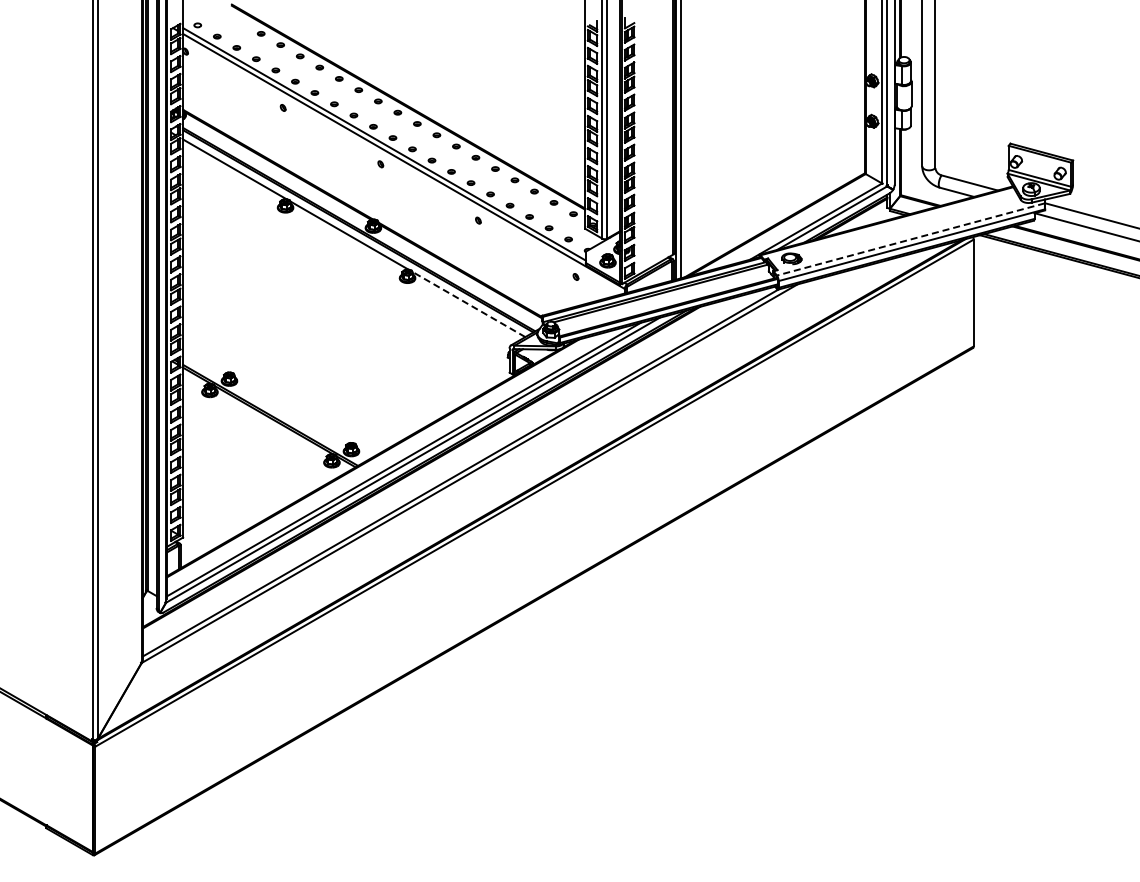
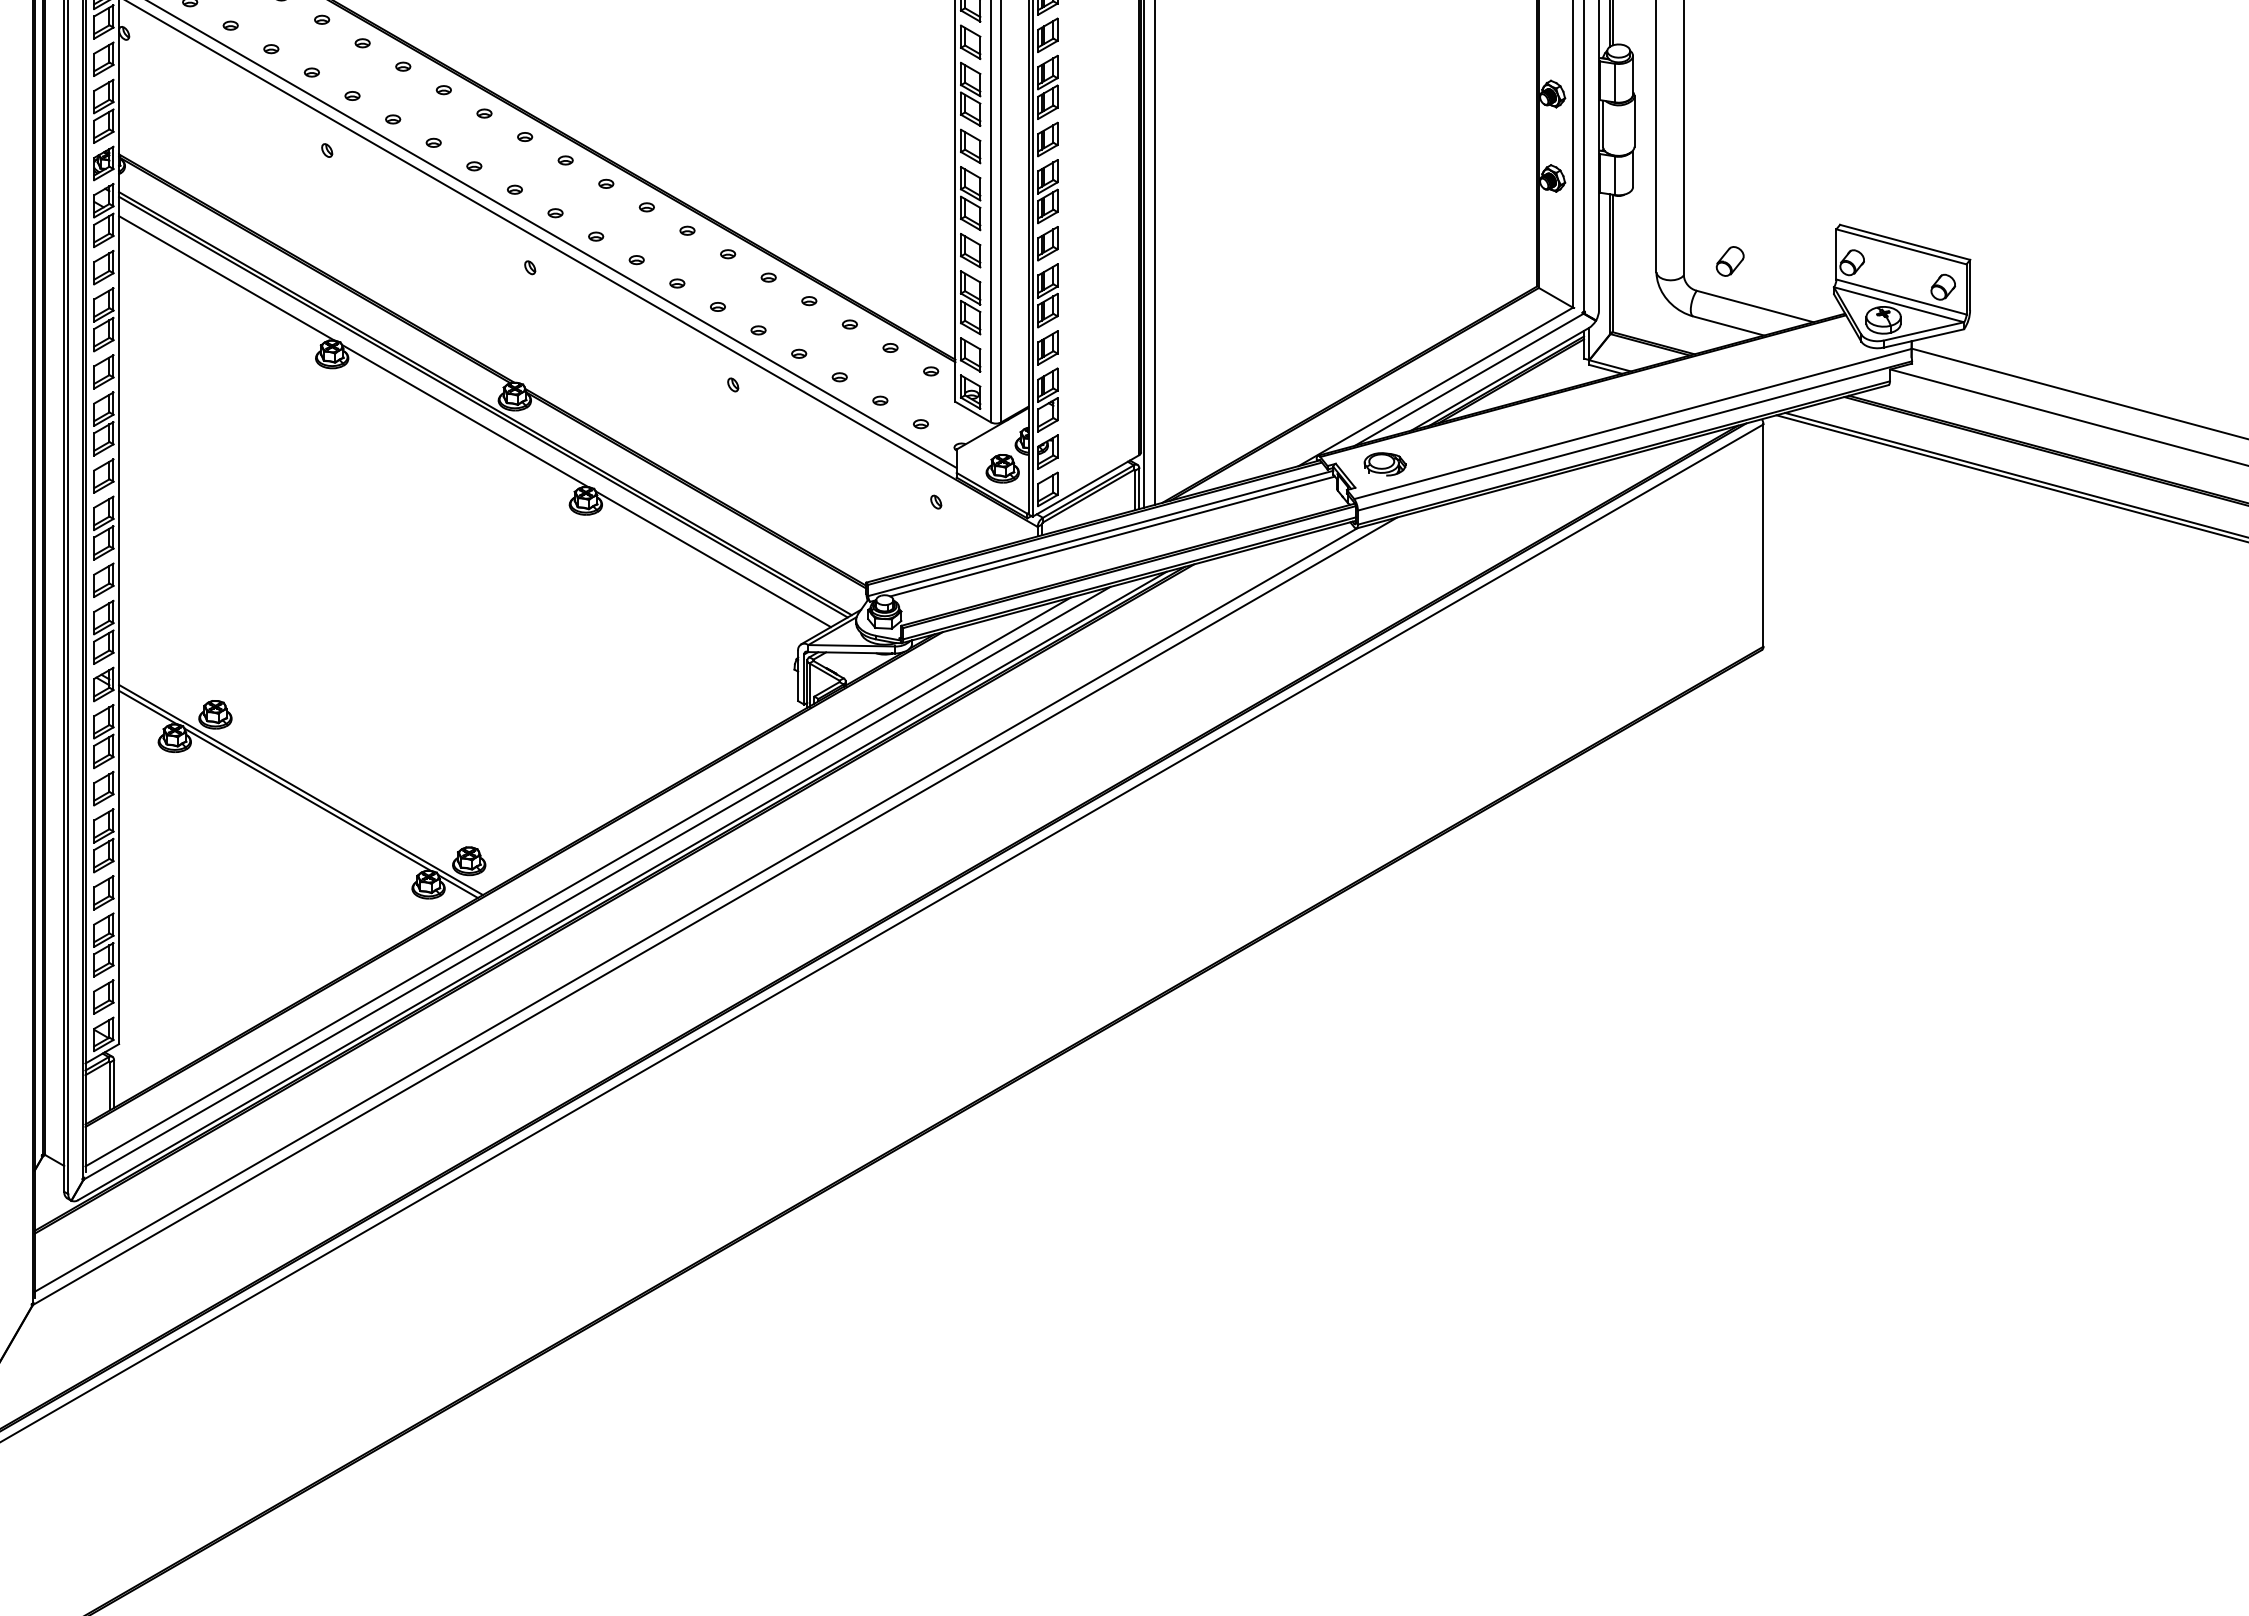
part: (957, 161) -> (1729, 261), added
line: (910, 239) -> (1632, 424), dashed -> solid
line: (468, 304) -> (712, 559), dashed -> solid

